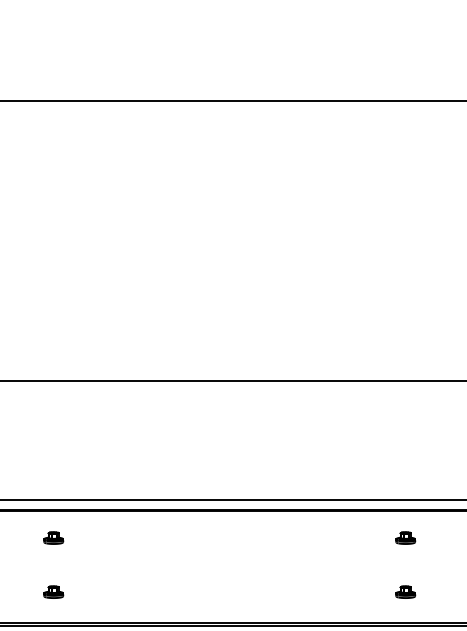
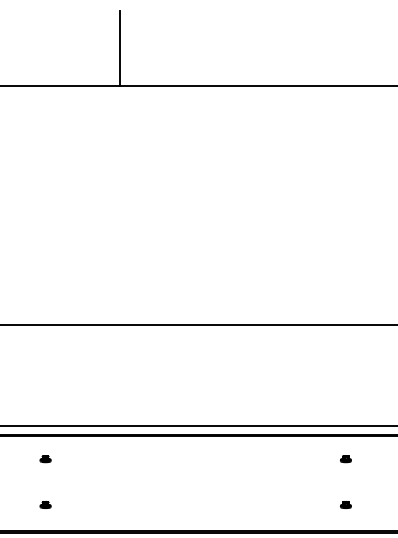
line: (140, 55) -> (119, 47), added
part: (53, 538) -> (45, 459), size x0.62
part: (405, 538) -> (345, 459), size x0.62
part: (53, 591) -> (45, 504), size x0.62
part: (405, 591) -> (345, 504), size x0.62

